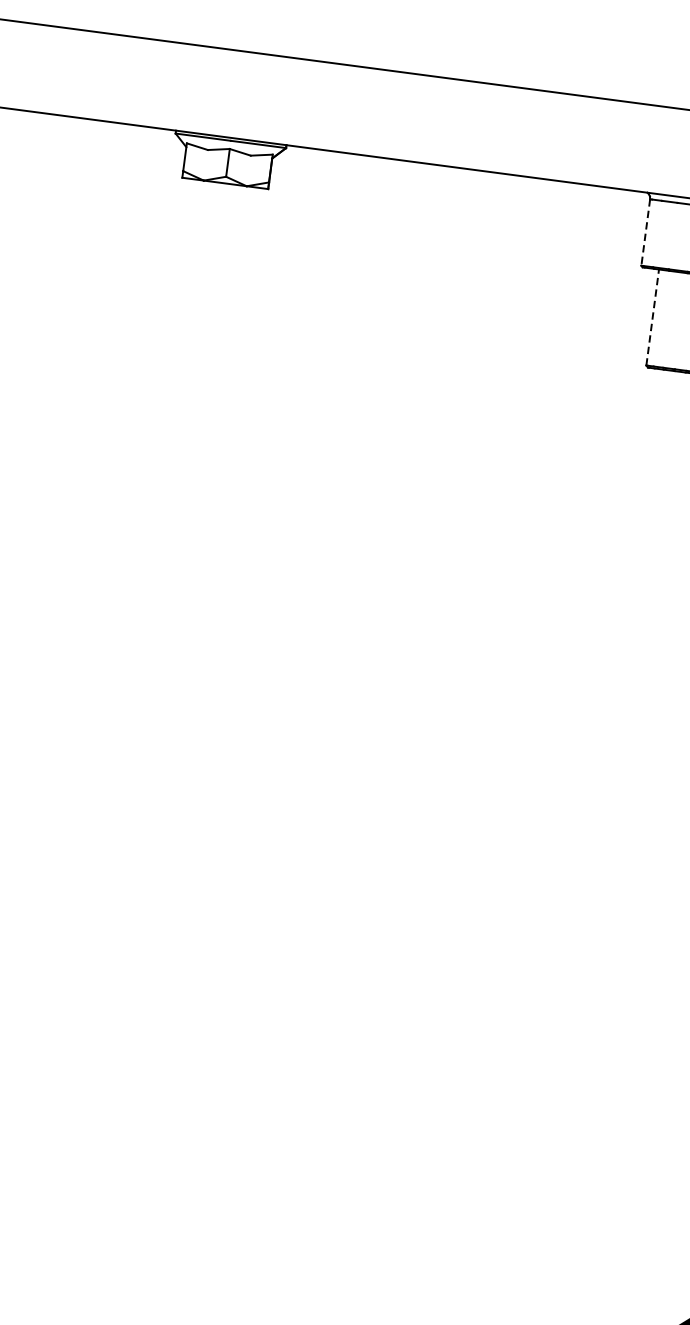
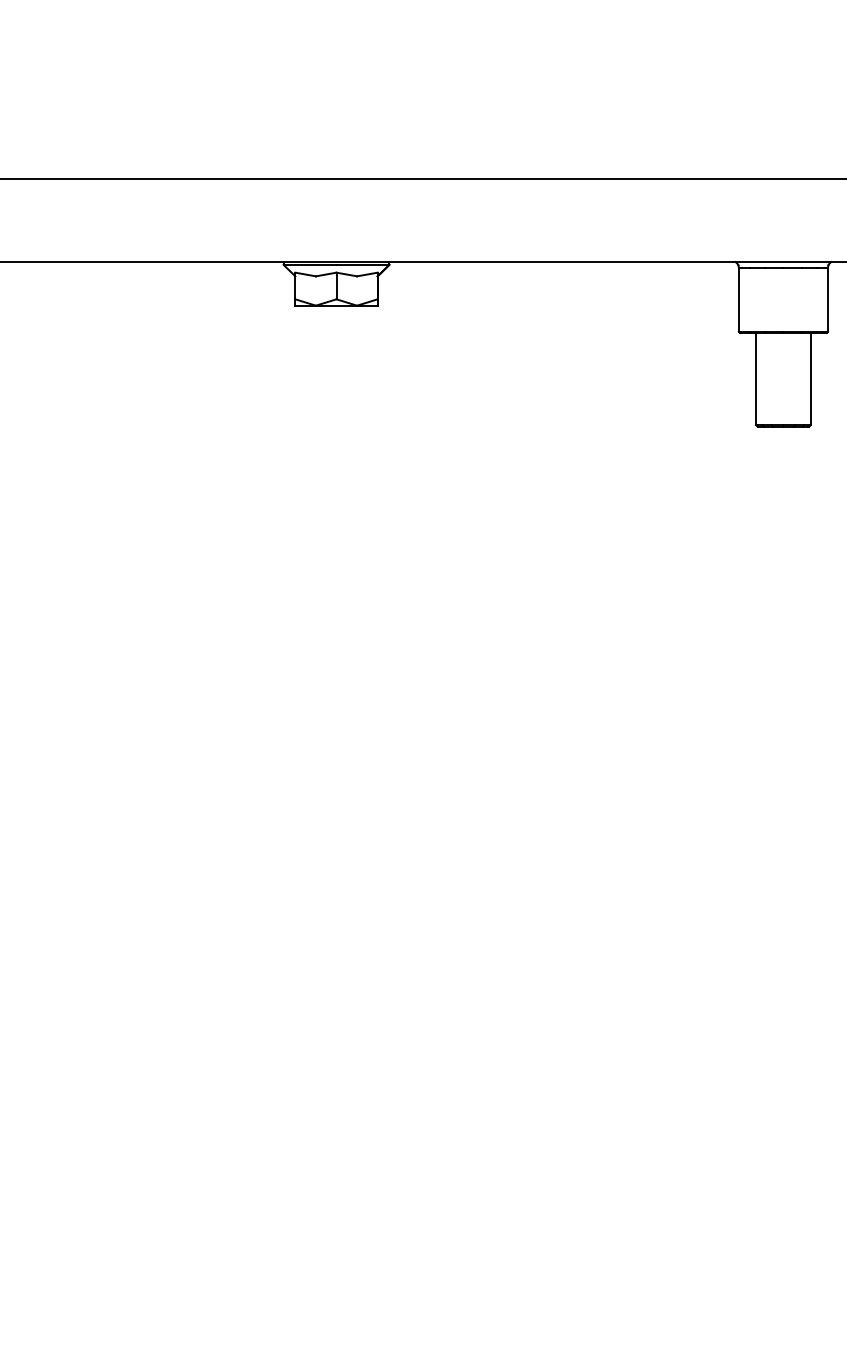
line: (645, 232) -> (738, 299), dashed -> solid
line: (653, 317) -> (756, 378), dashed -> solid

